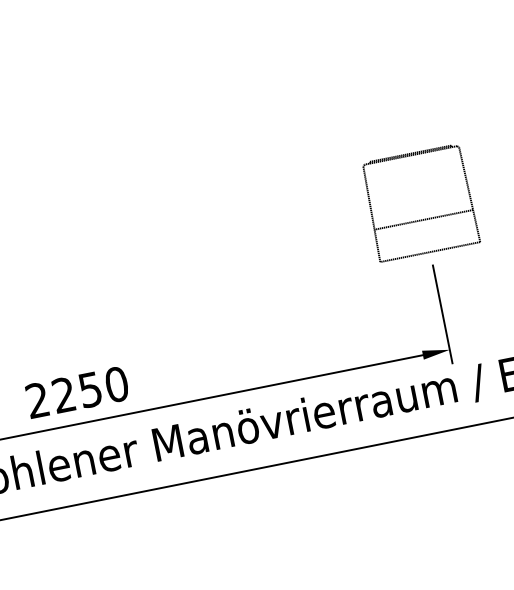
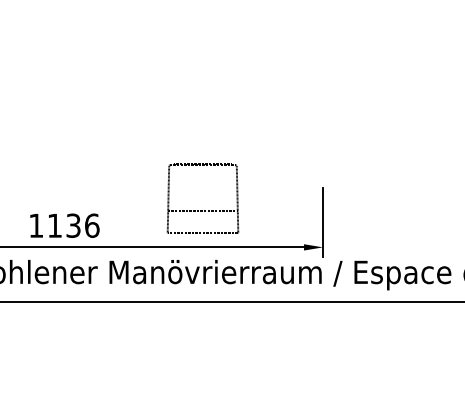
part: (423, 219) -> (202, 210), moved
text: (77, 392) -> (64, 225), 2250 -> 1136

